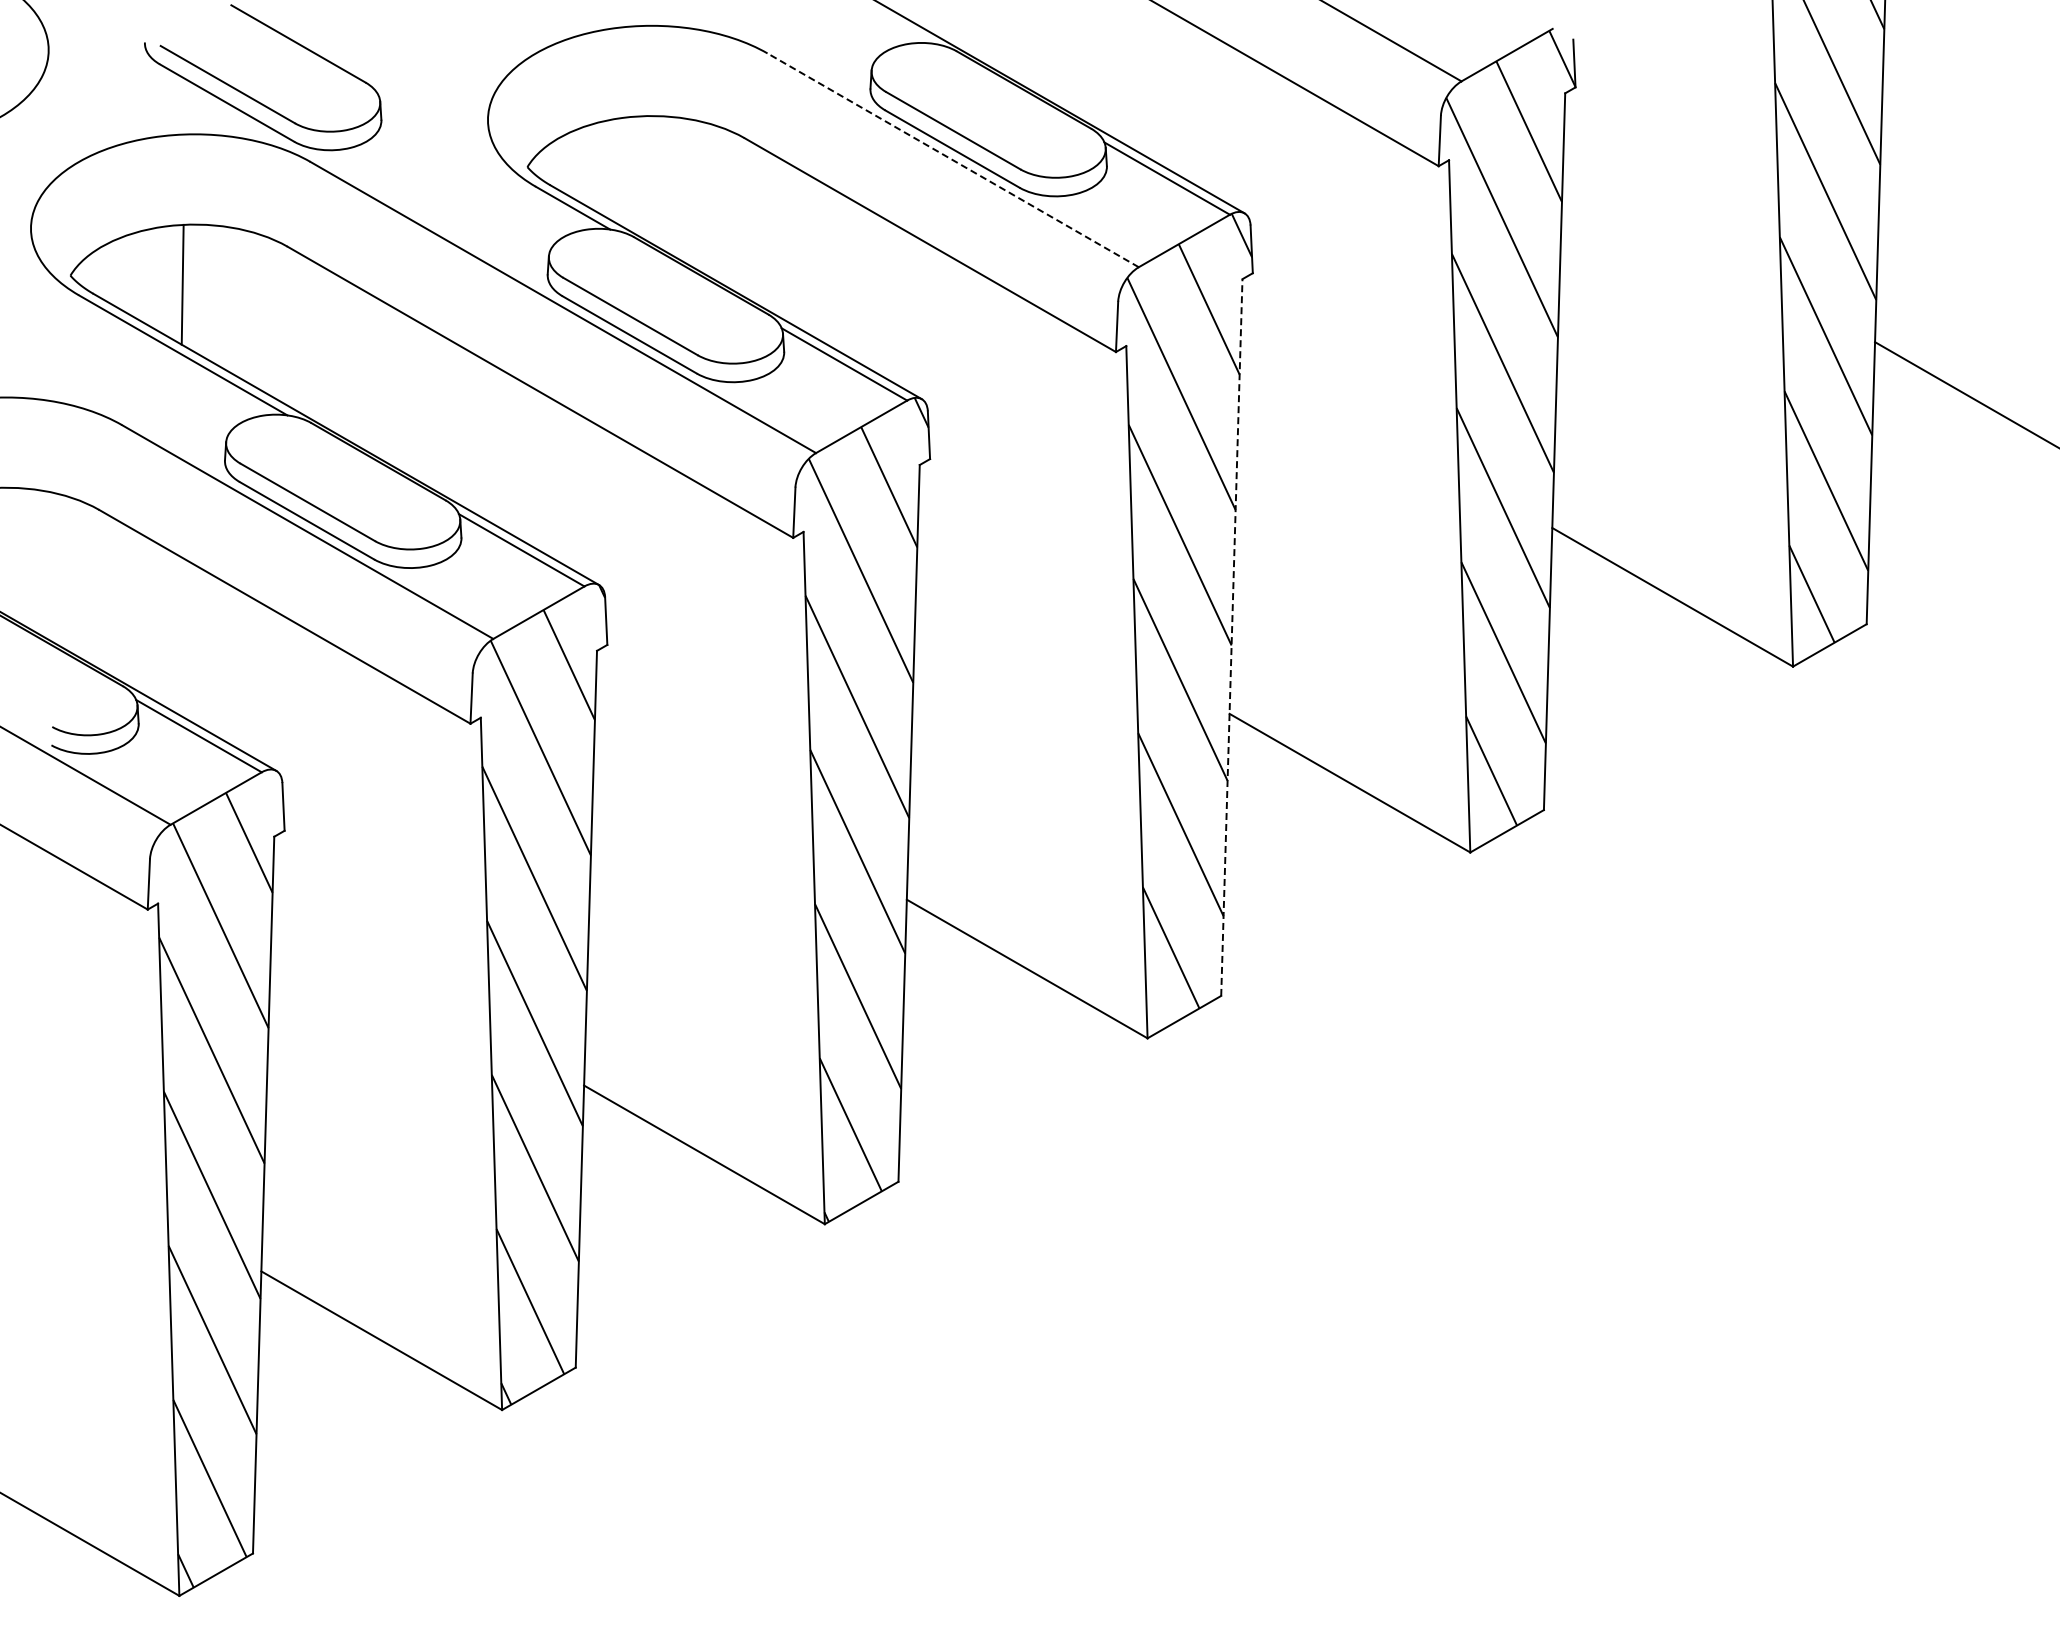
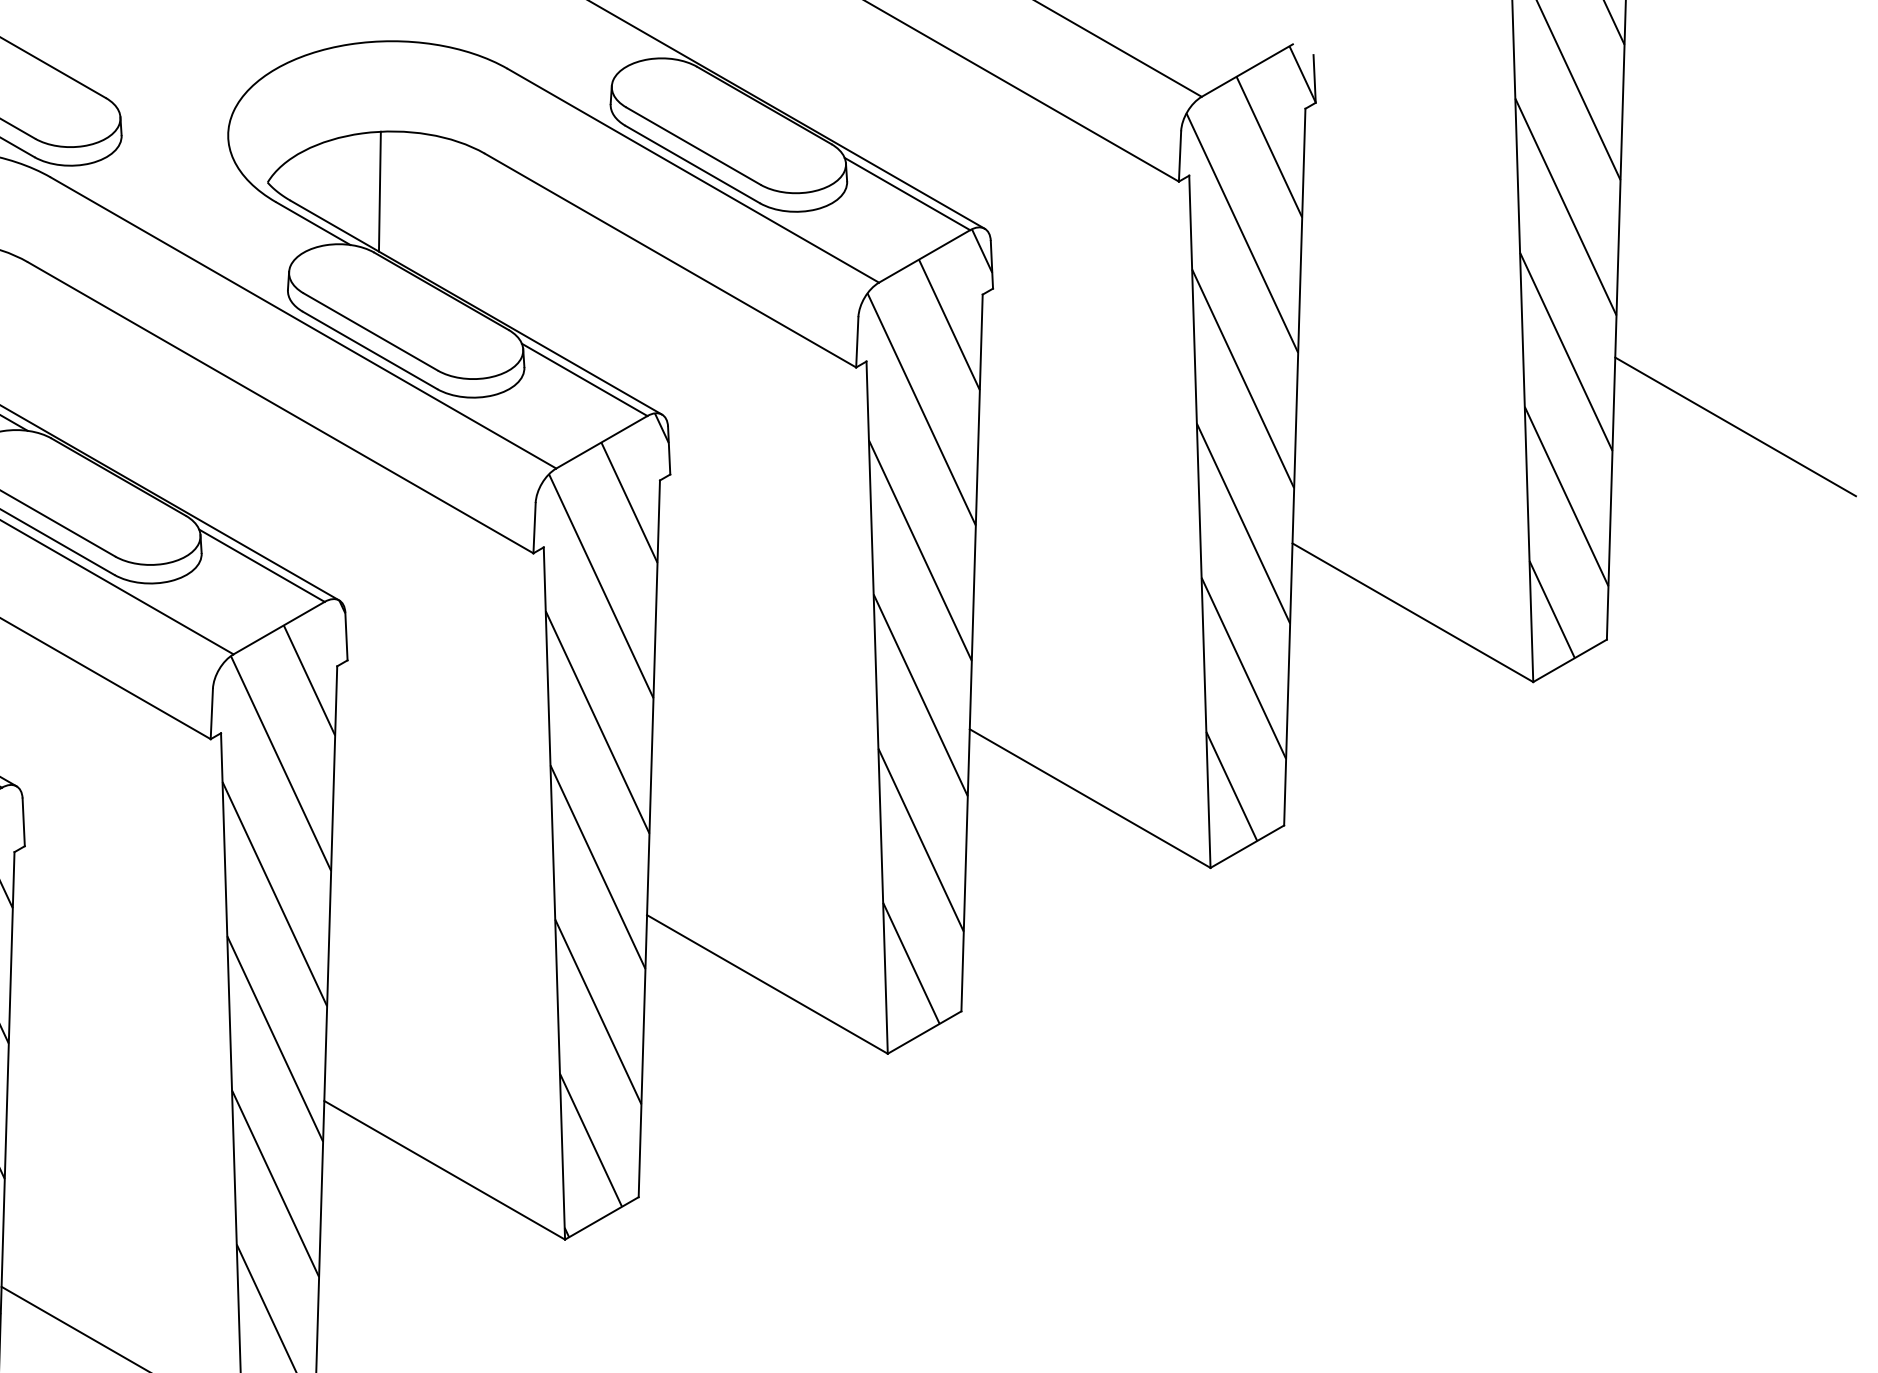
line: (952, 160) -> (692, 175), dashed -> solid
line: (639, 176) -> (379, 191), added
line: (1231, 637) -> (971, 652), dashed -> solid

